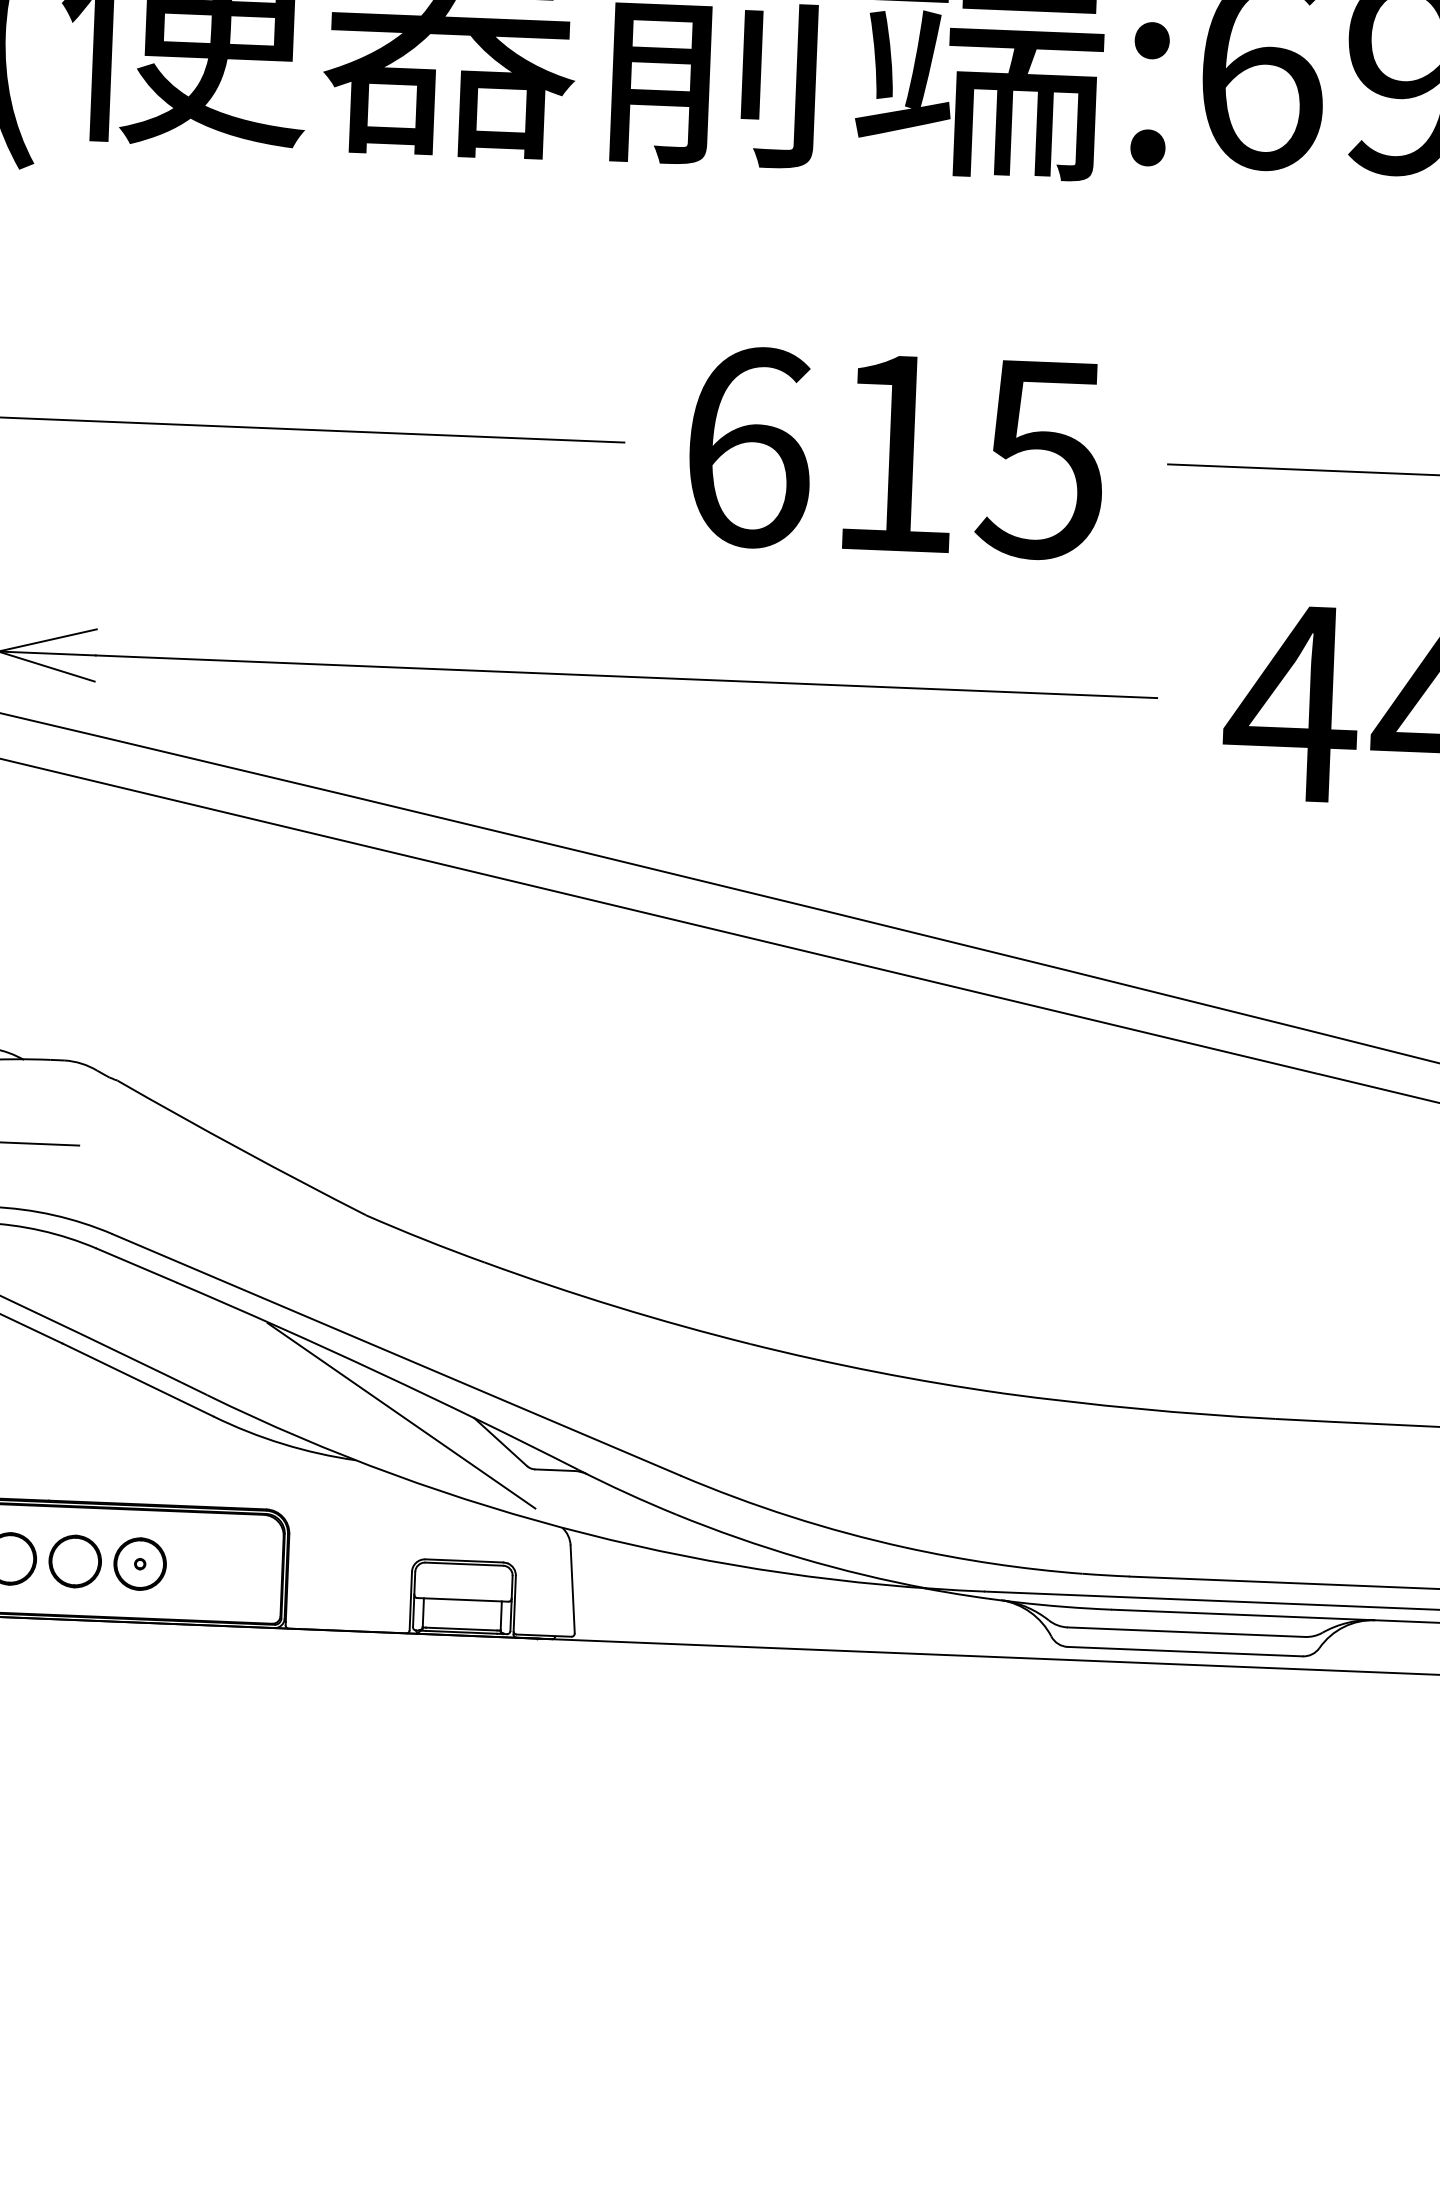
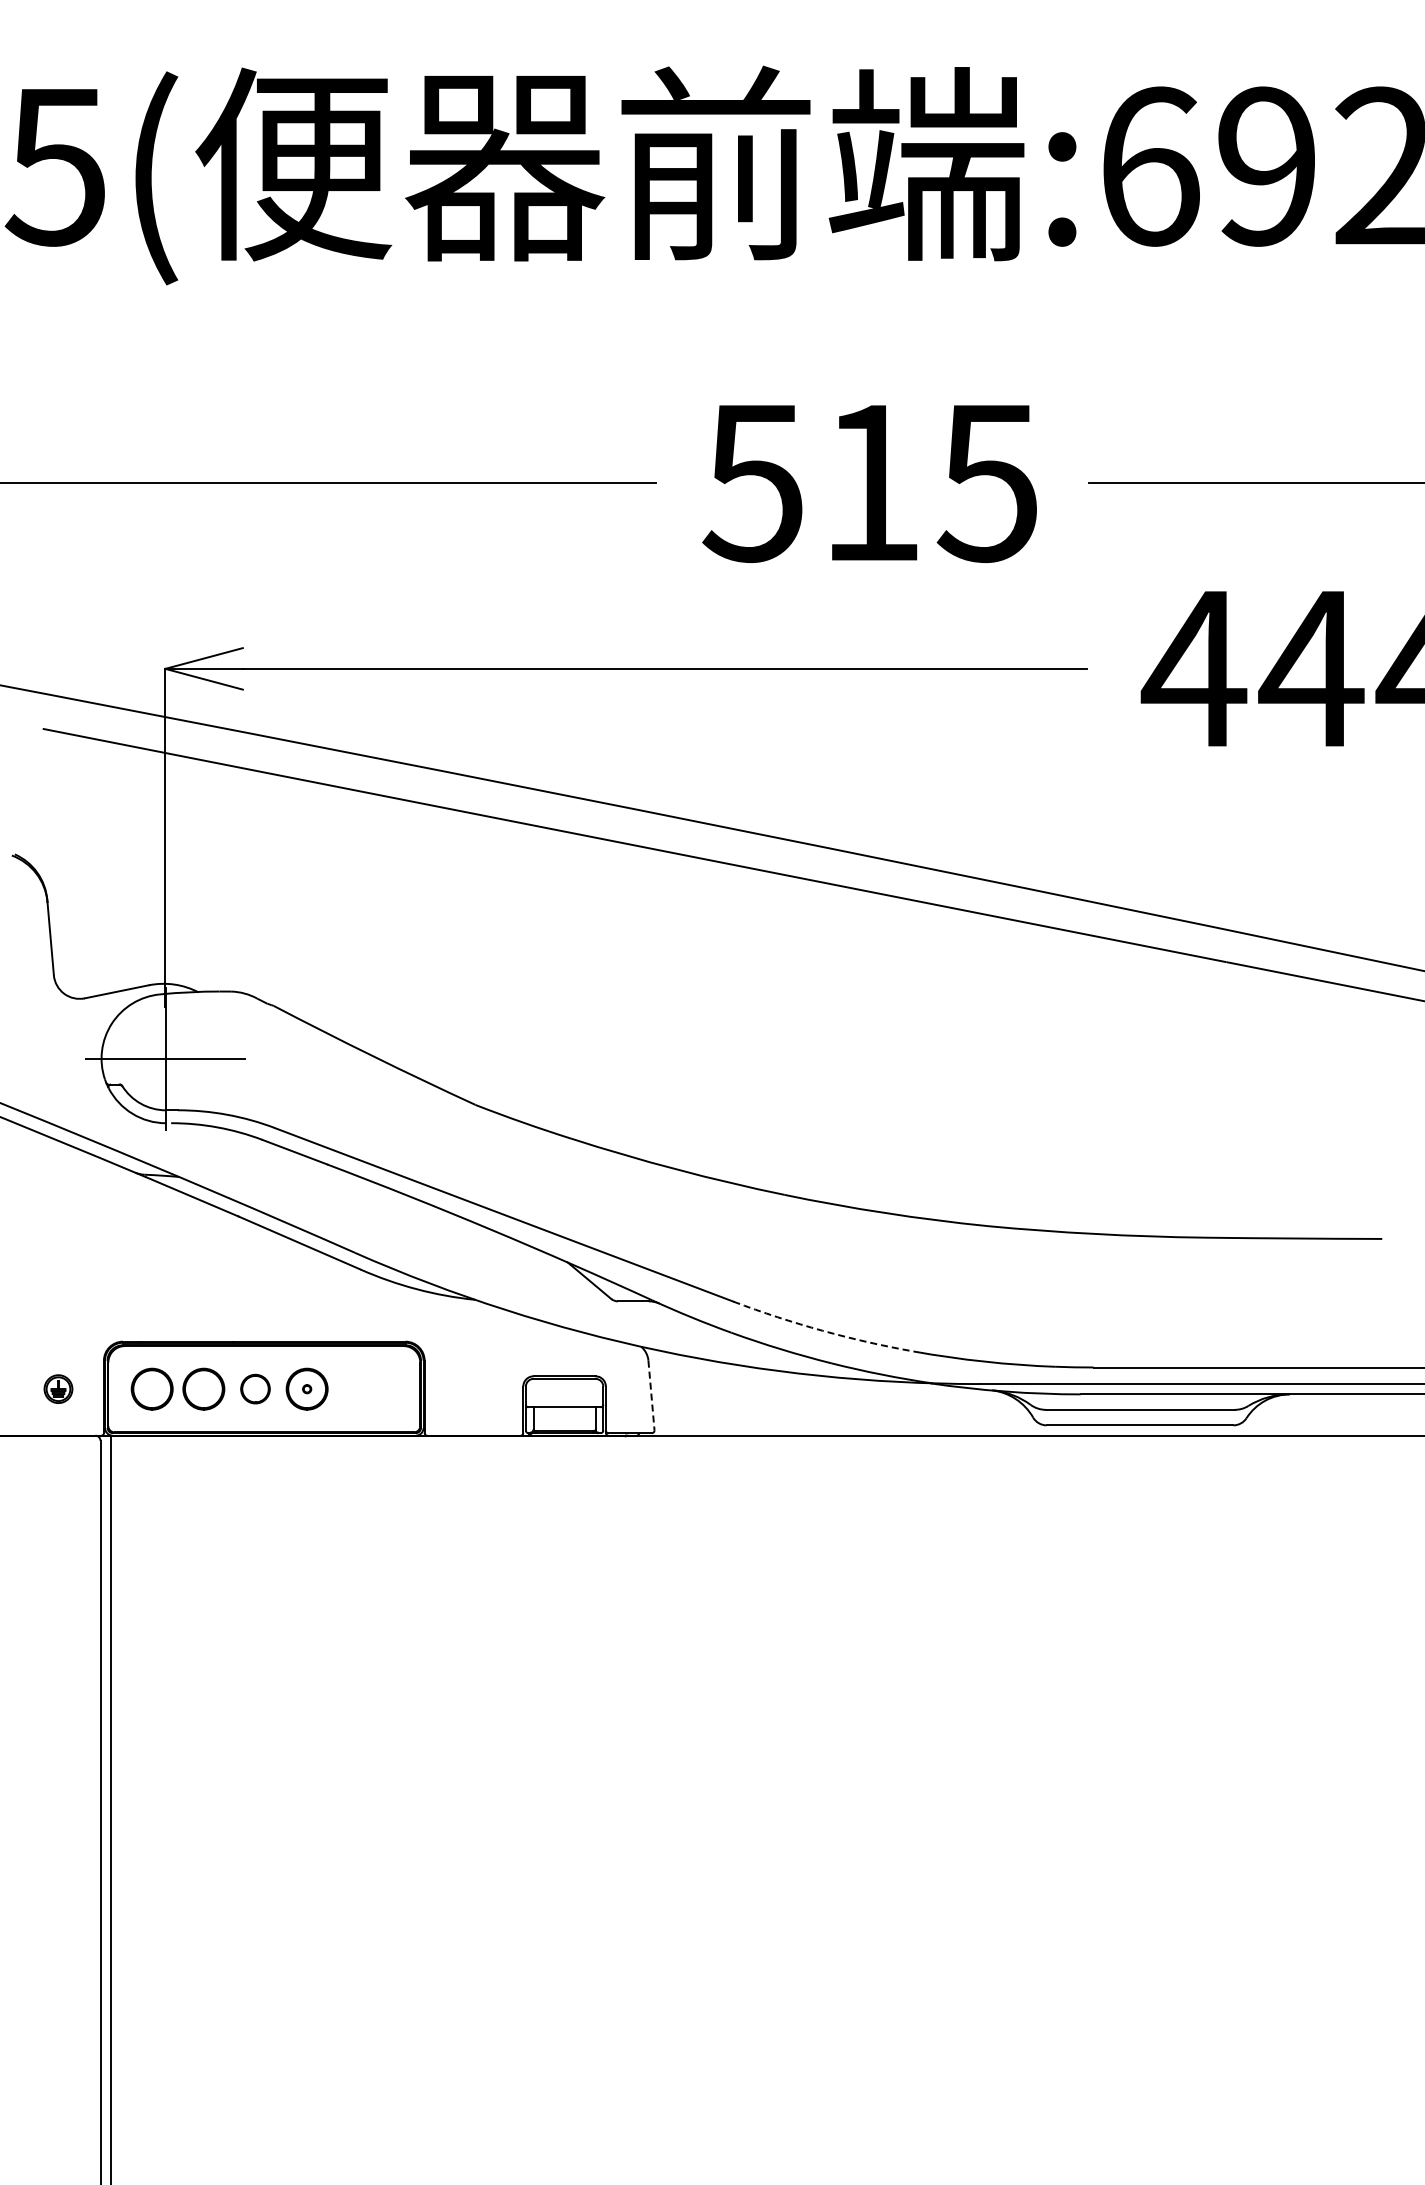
text: (747, 446) -> (753, 482), 615 -> 515
line: (400, 1415) -> (509, 1262), removed
arc: (790, 1516) -> (822, 1330), solid -> dashed
part: (75, 1560) -> (255, 1388), size x0.7
line: (572, 1589) -> (651, 1395), solid -> dashed

